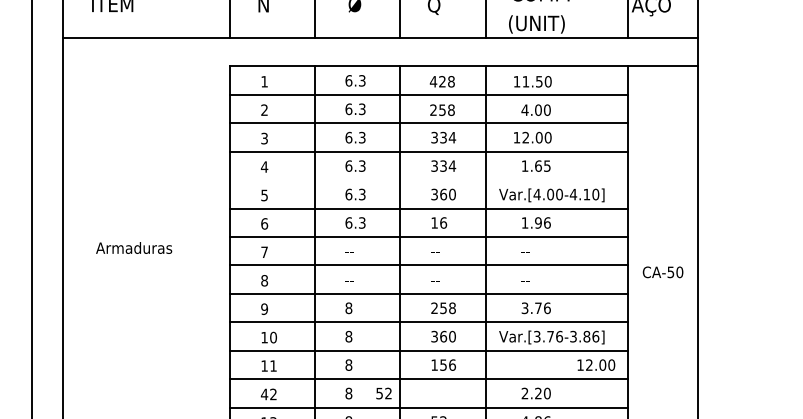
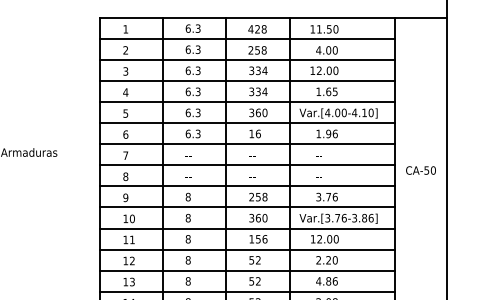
line: (428, 180) -> (247, 102), added
text: (596, 364) -> (325, 238), moved
text: (383, 393) -> (254, 260), moved
text: (264, 394) -> (125, 261), 42 -> 12

